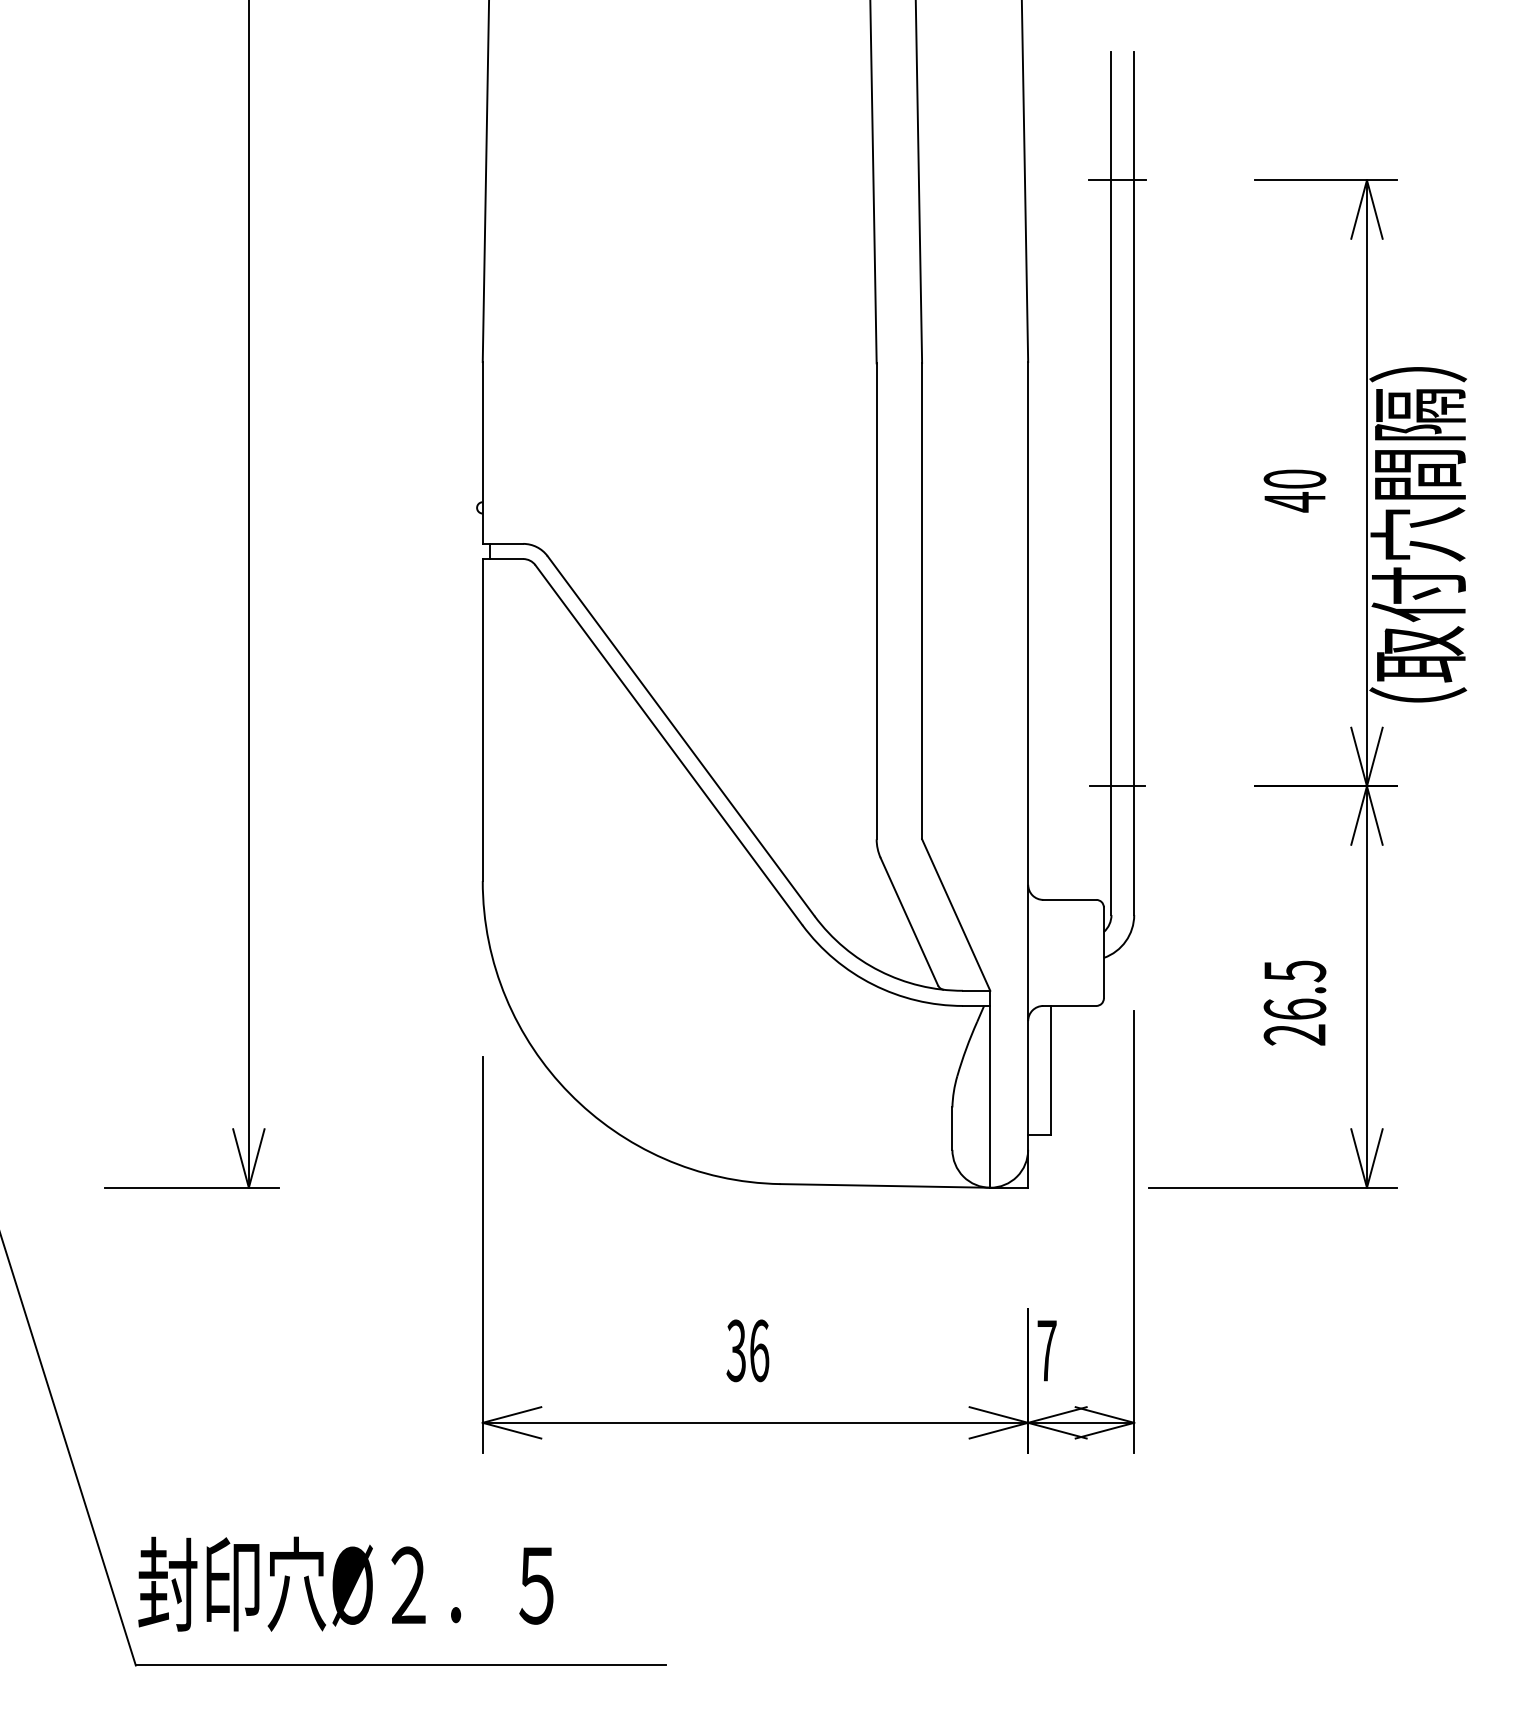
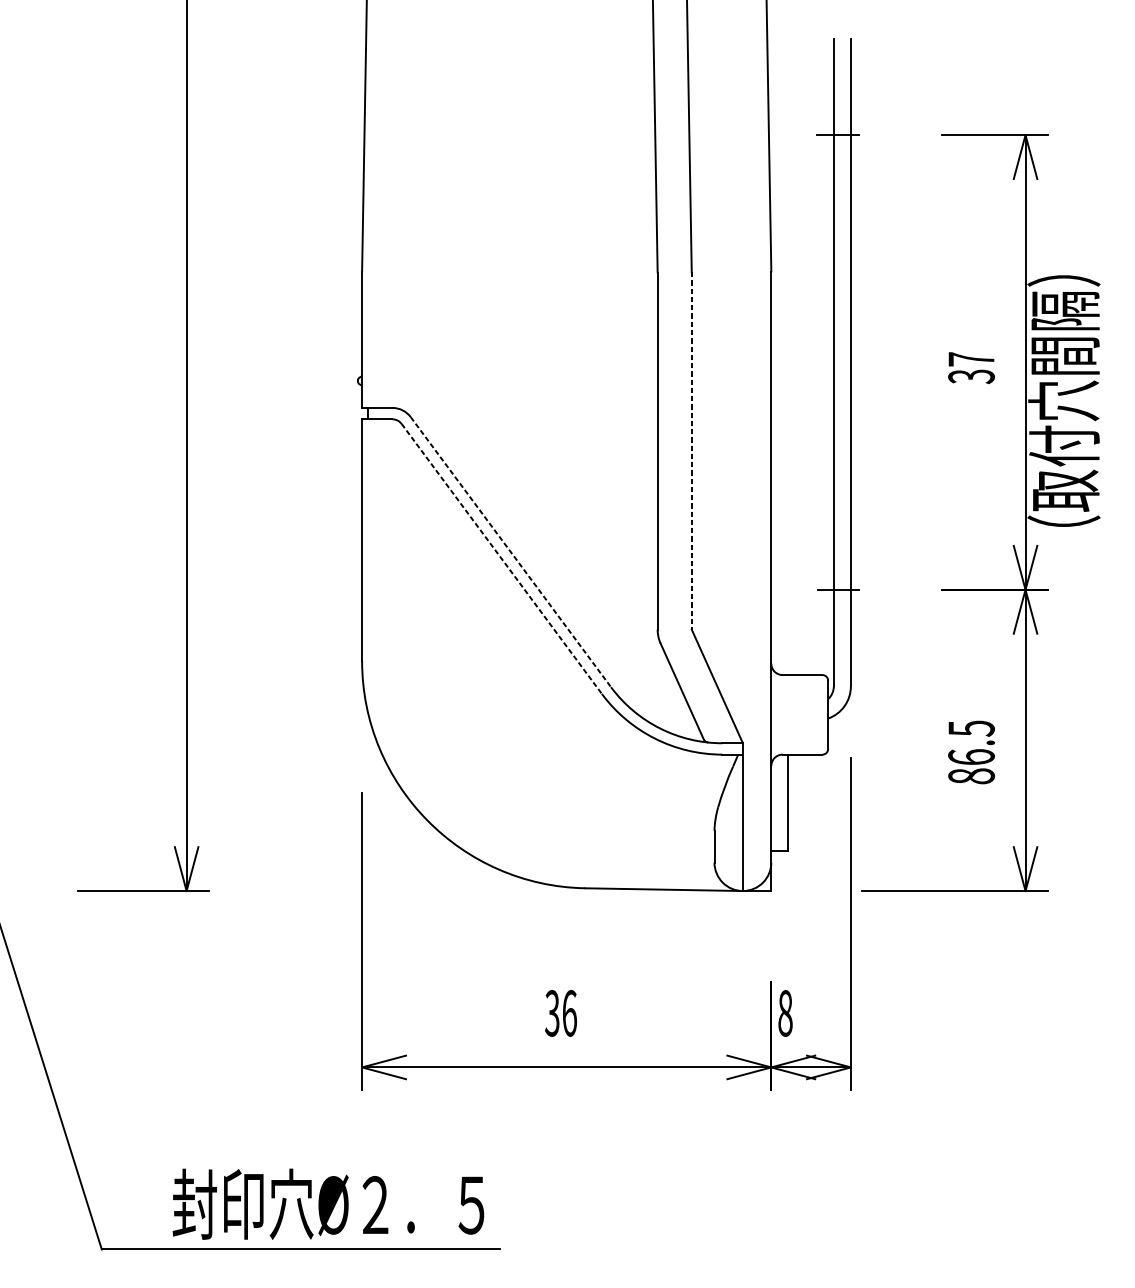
text: (1294, 490) -> (971, 367), 40 -> 37
line: (922, 601) -> (692, 451), solid -> dashed
line: (681, 736) -> (511, 552), solid -> dashed
line: (669, 745) -> (502, 559), solid -> dashed
text: (1294, 1034) -> (971, 776), 26.5 -> 86.5
text: (1046, 1350) -> (785, 1013), 7 -> 8
text: (345, 1583) -> (328, 1203), moved

